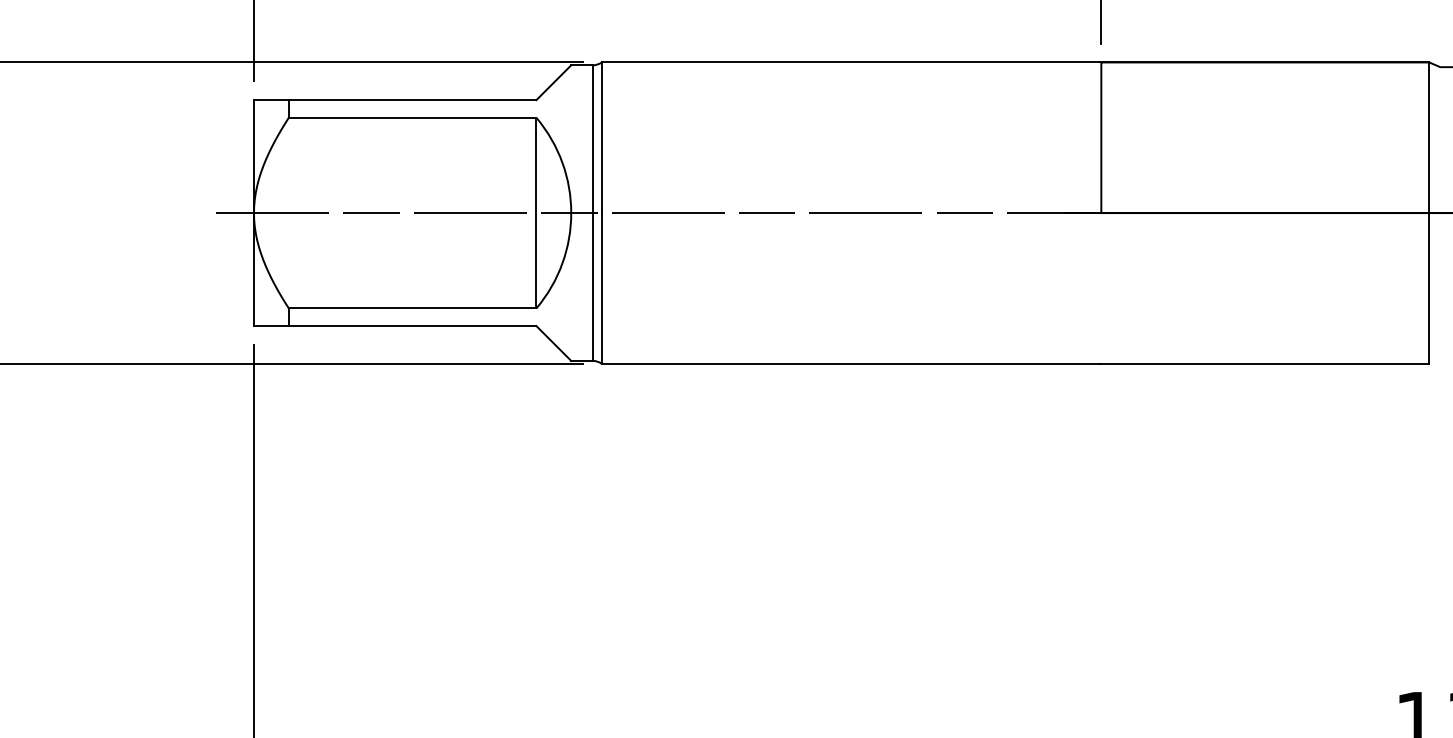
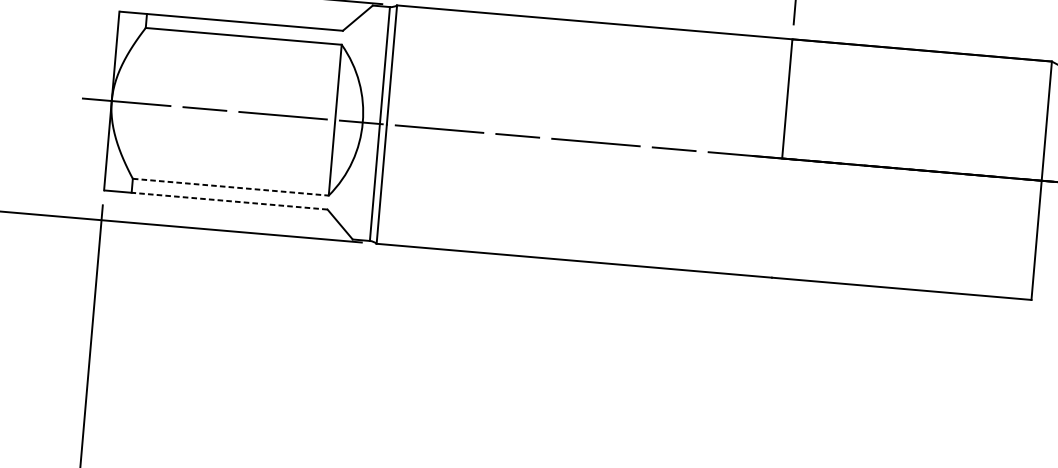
line: (412, 308) -> (230, 187), solid -> dashed
line: (412, 326) -> (229, 201), solid -> dashed

